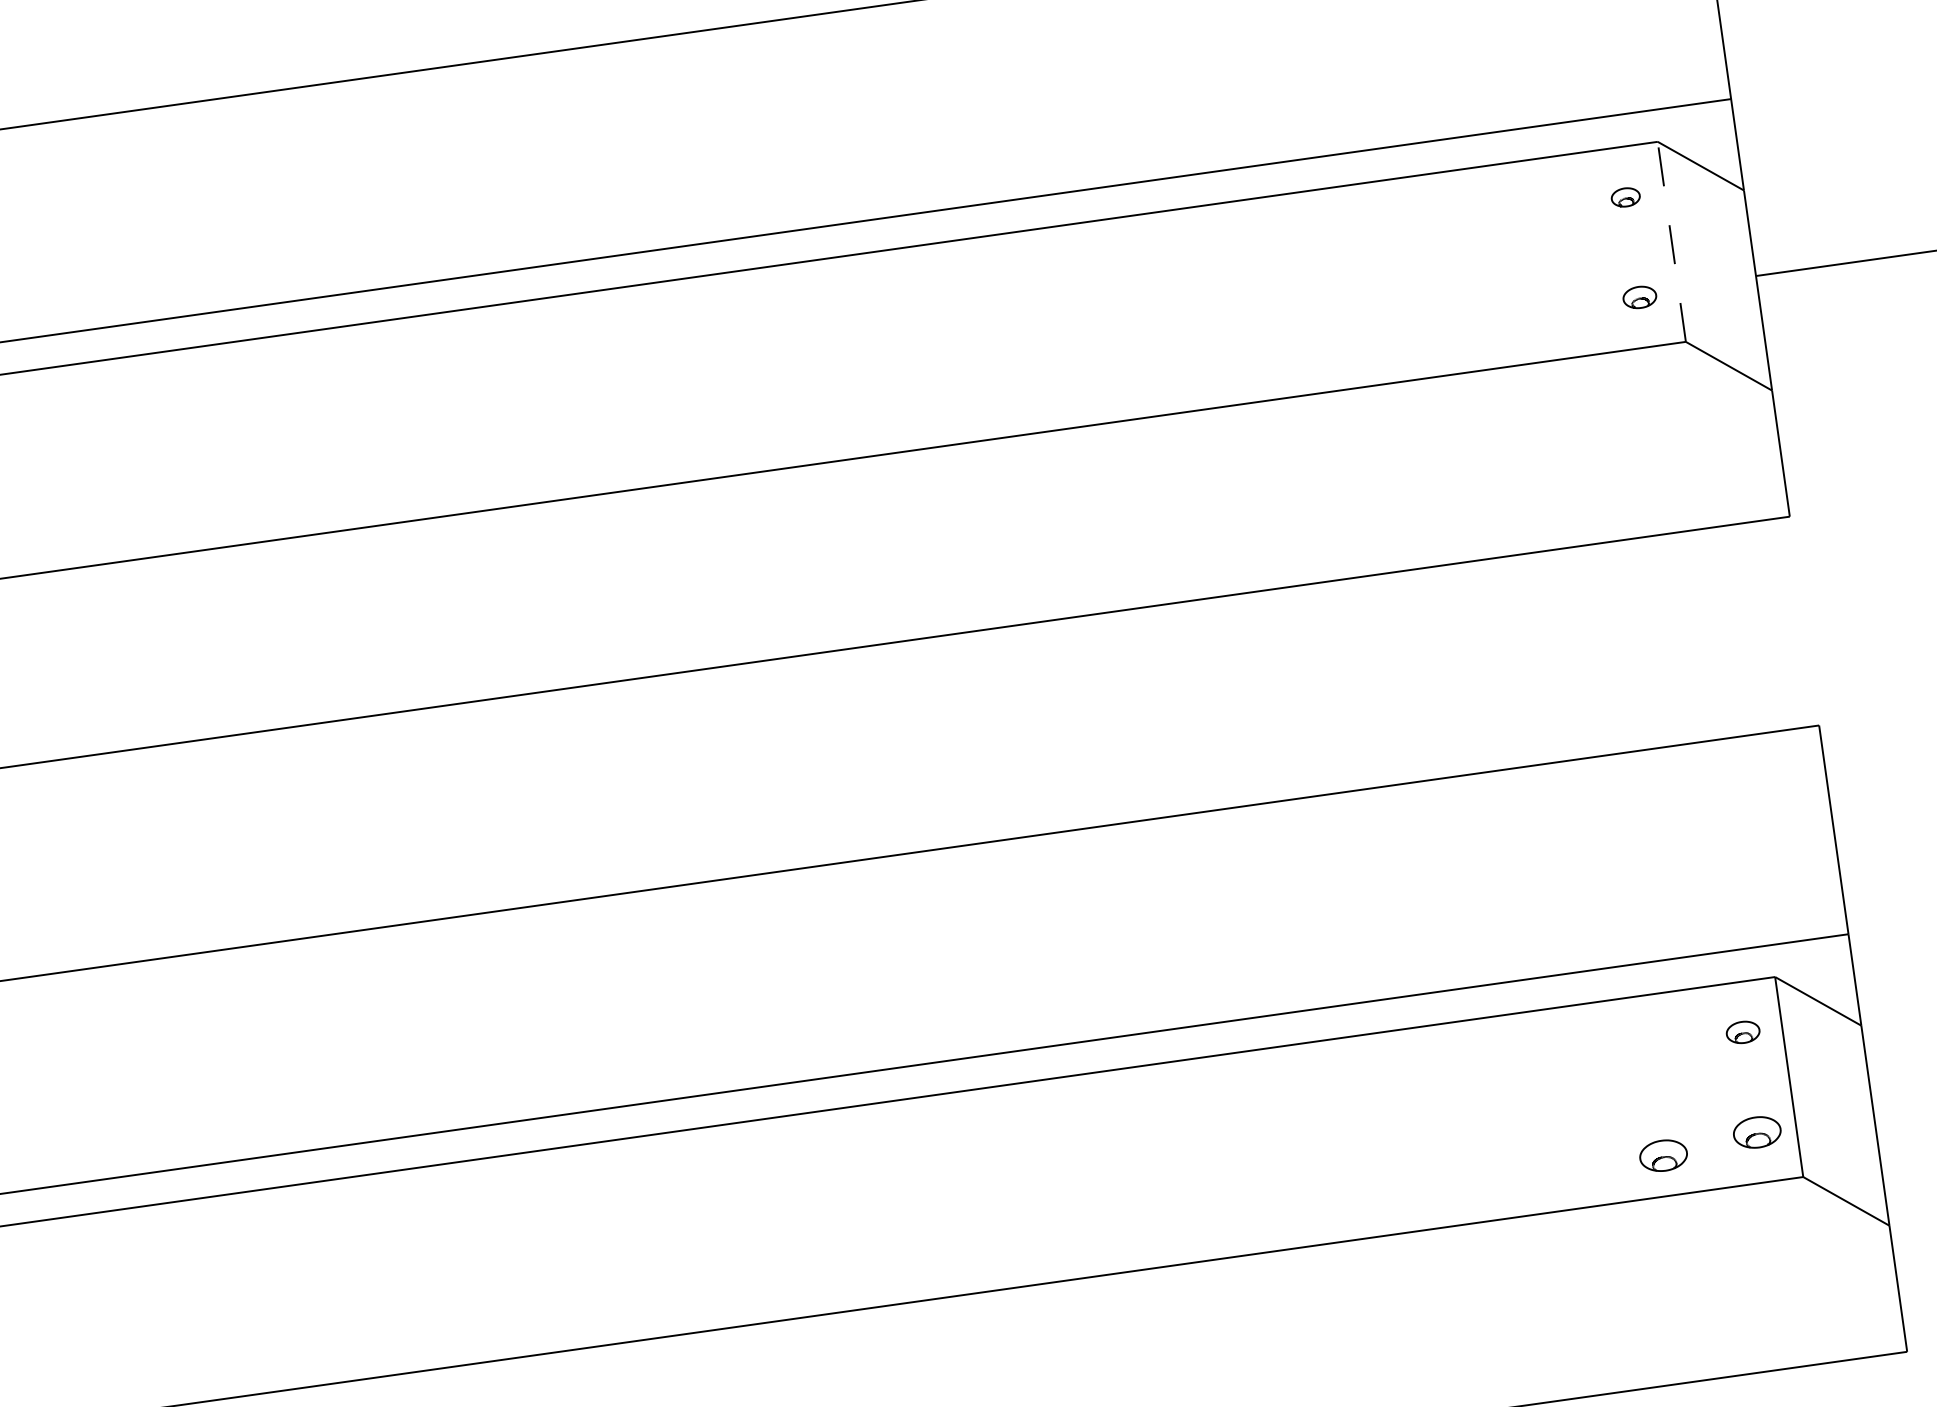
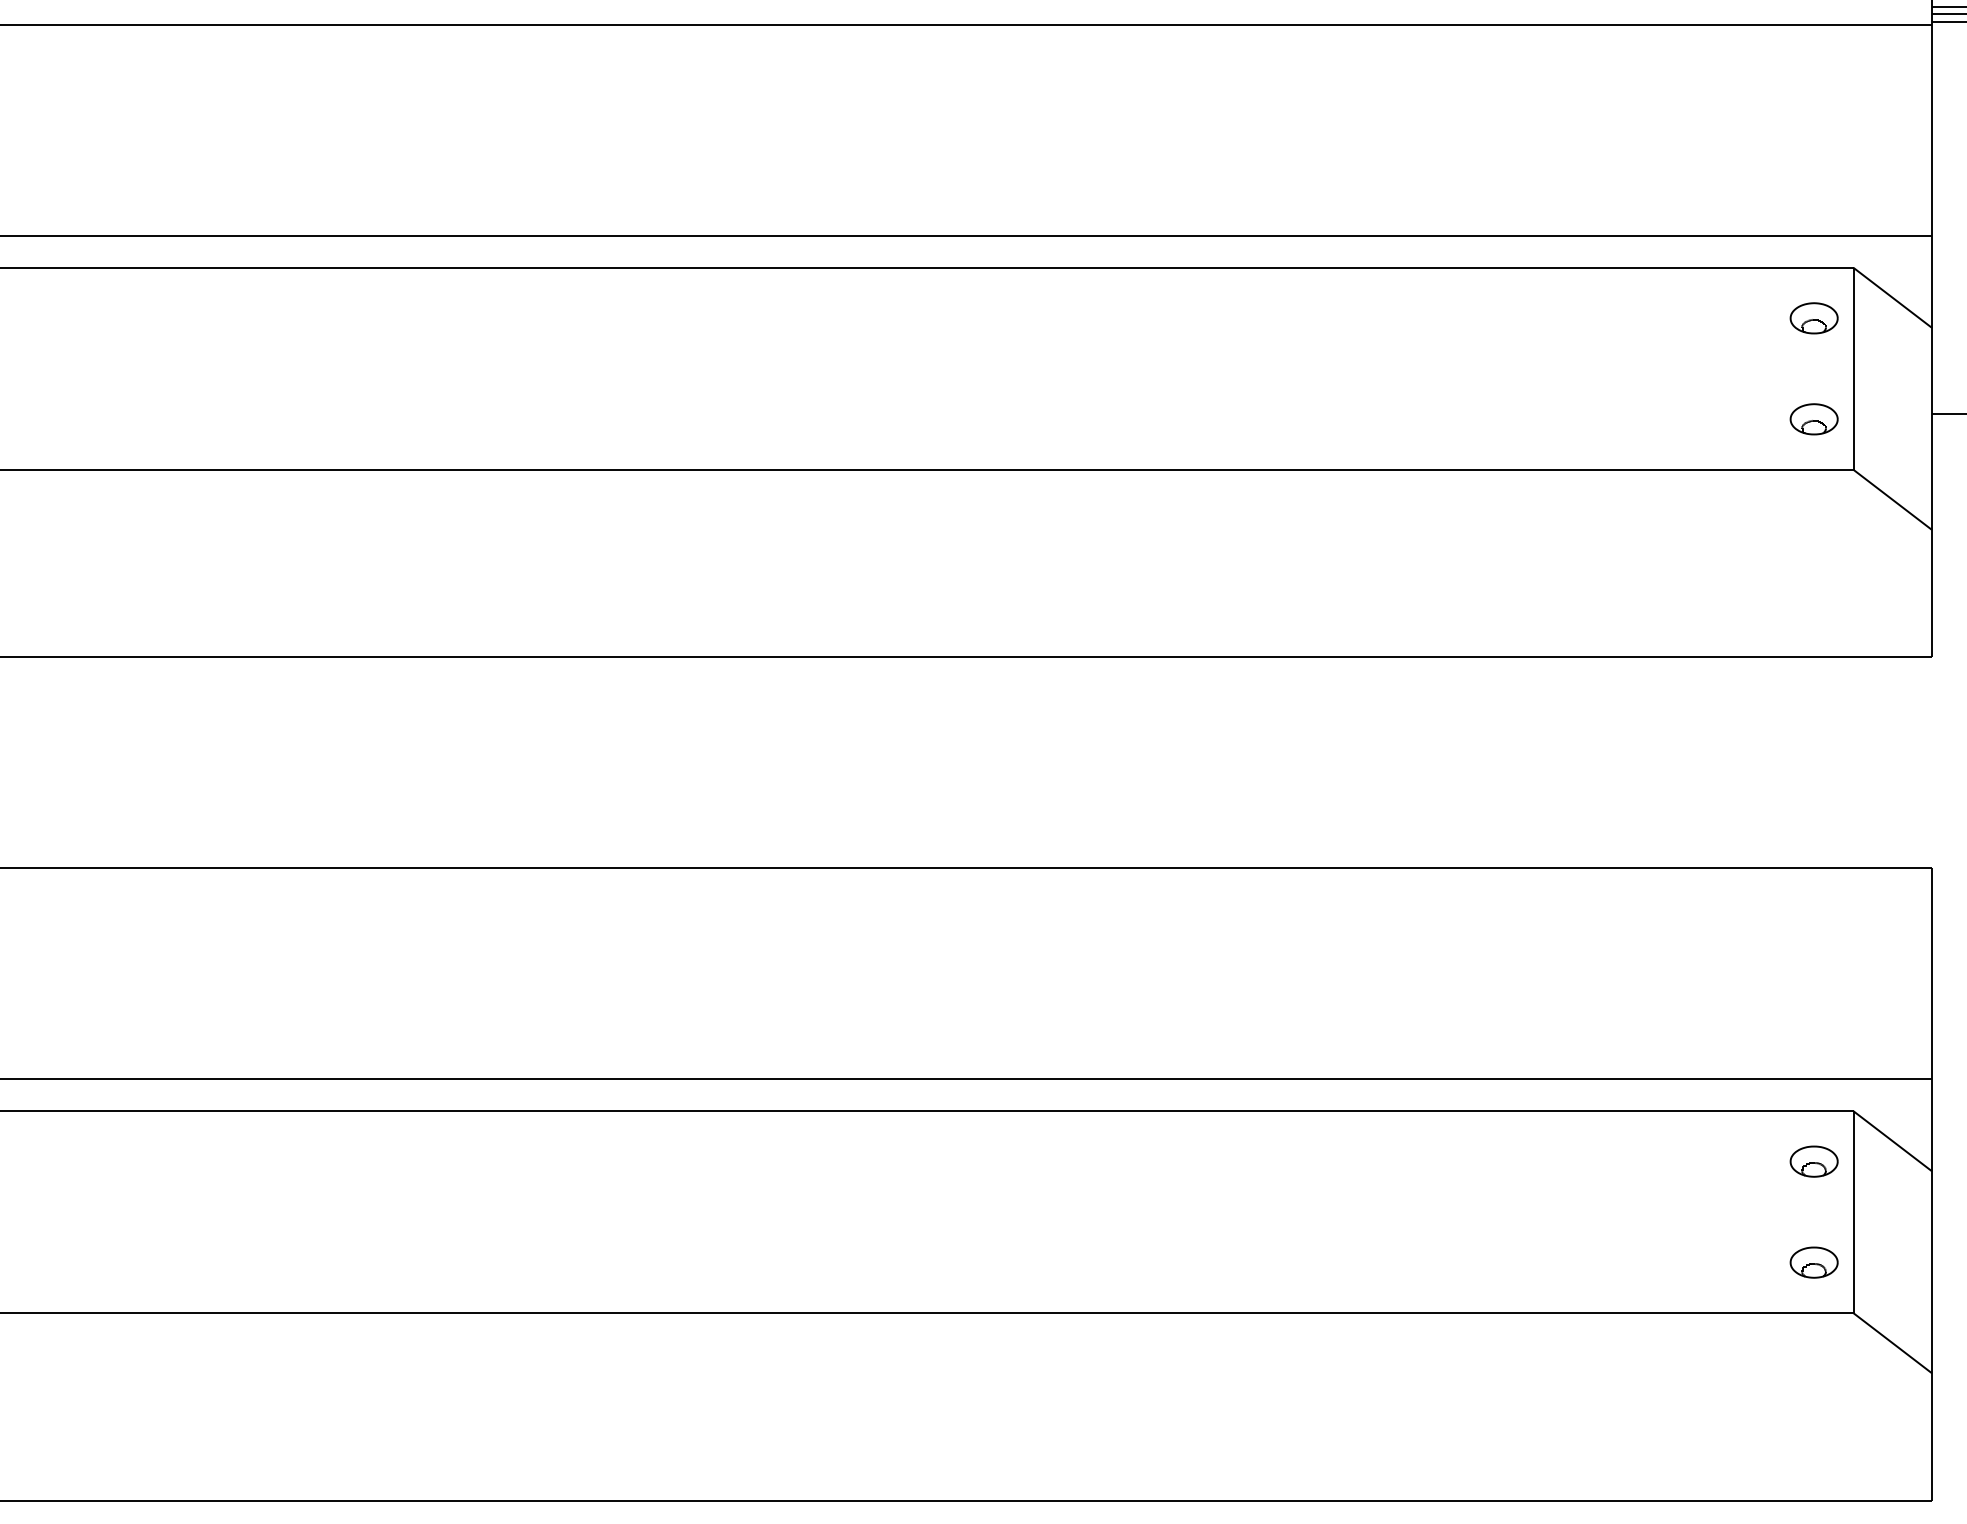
part: (1625, 197) -> (1813, 318), size x1.67
line: (1671, 241) -> (1853, 368), dashed -> solid
part: (1639, 297) -> (1813, 419), size x1.43
part: (1742, 1032) -> (1813, 1161), size x1.43
part: (1662, 1155) -> (1717, 1272), removed

